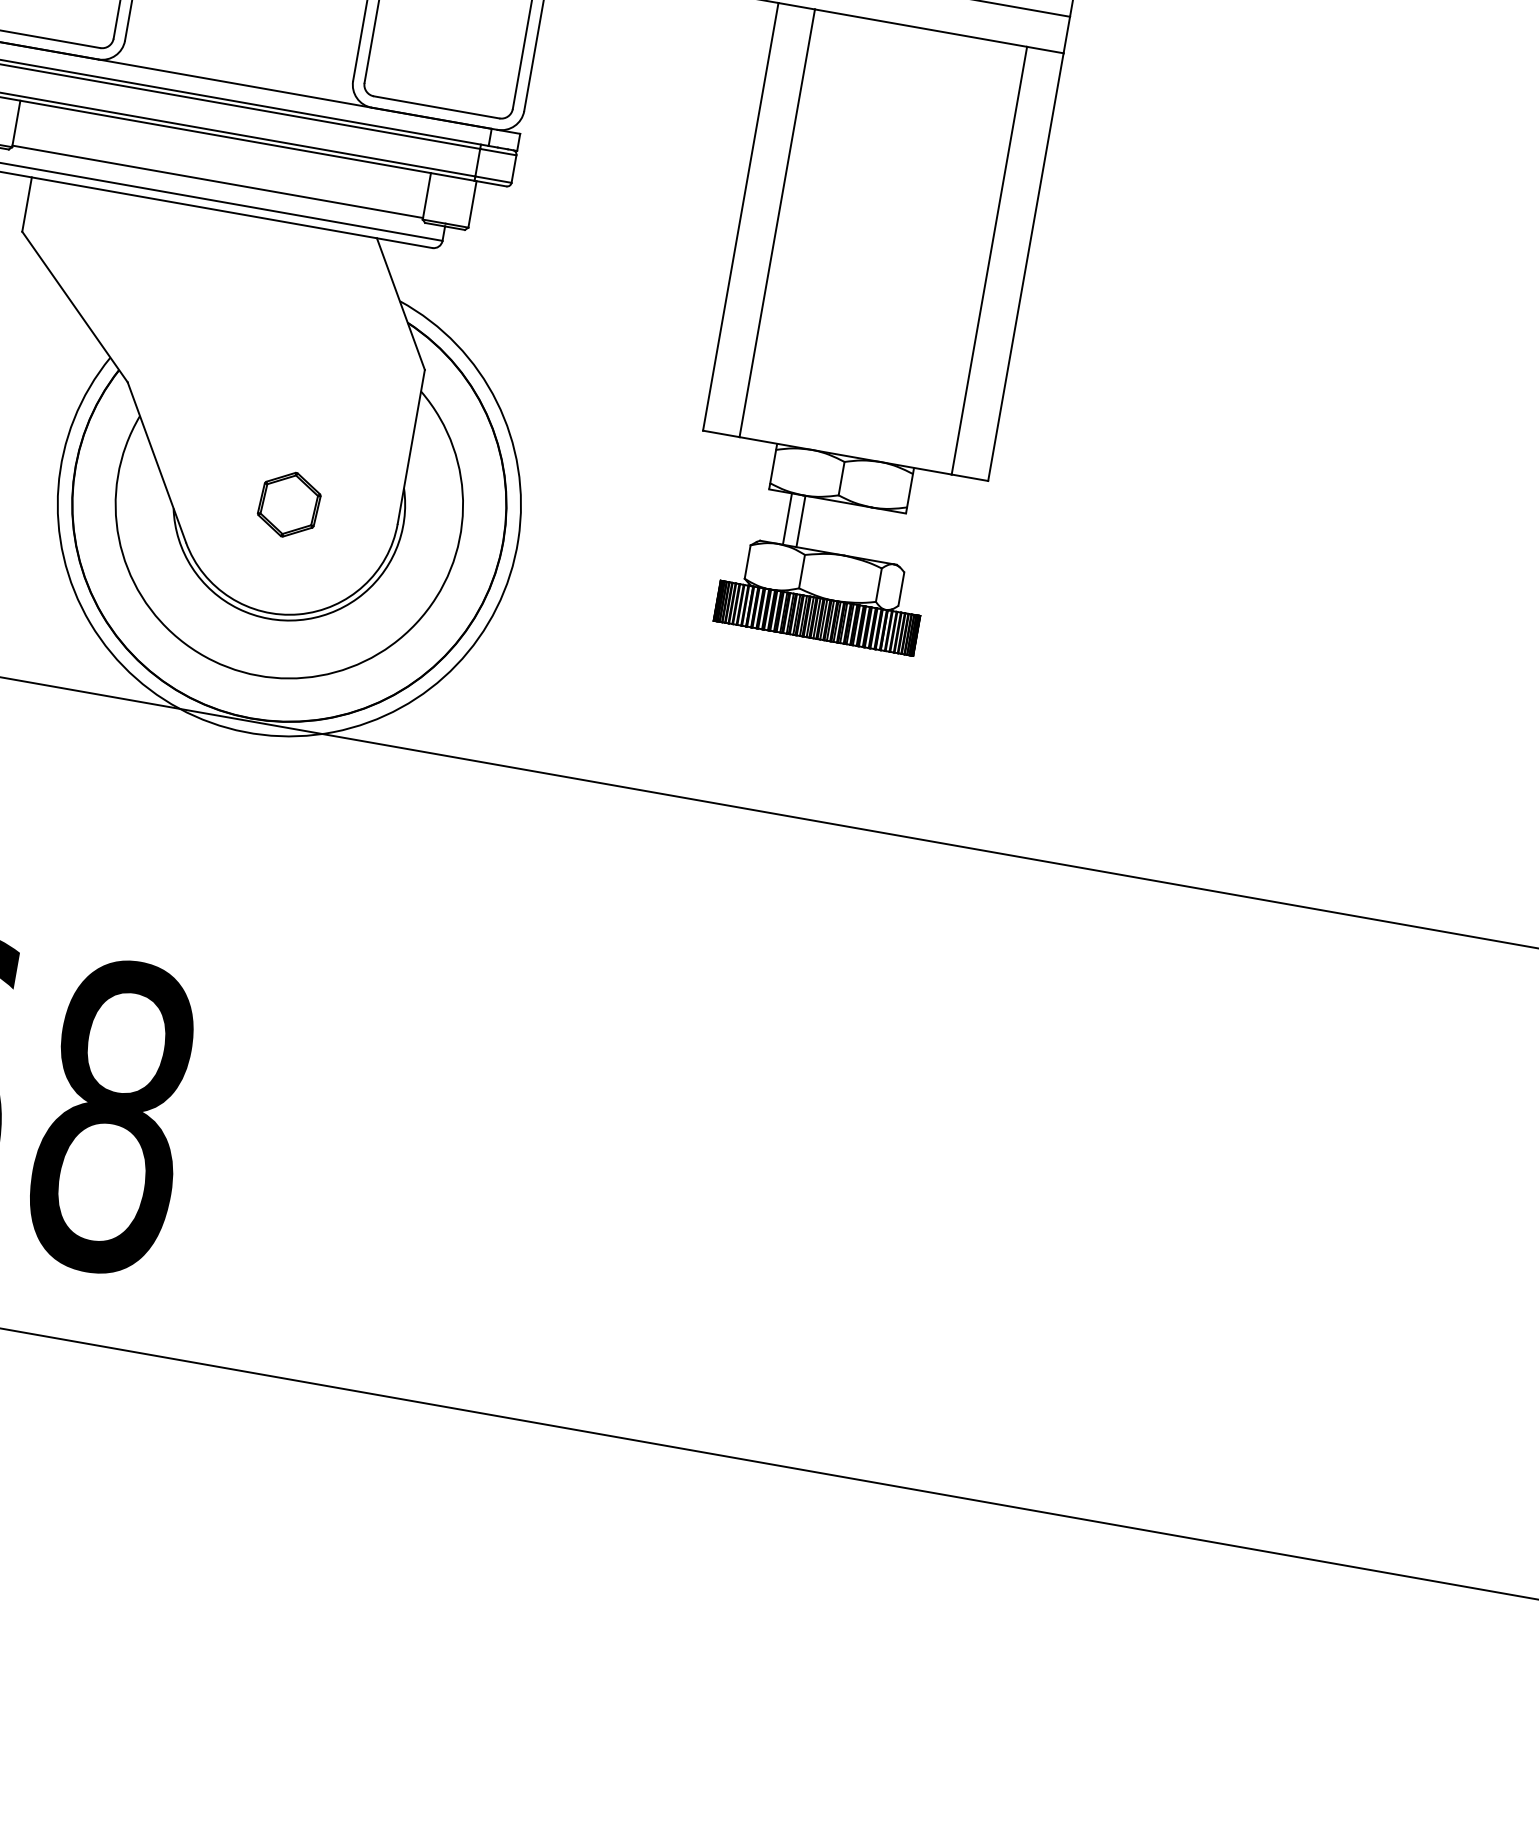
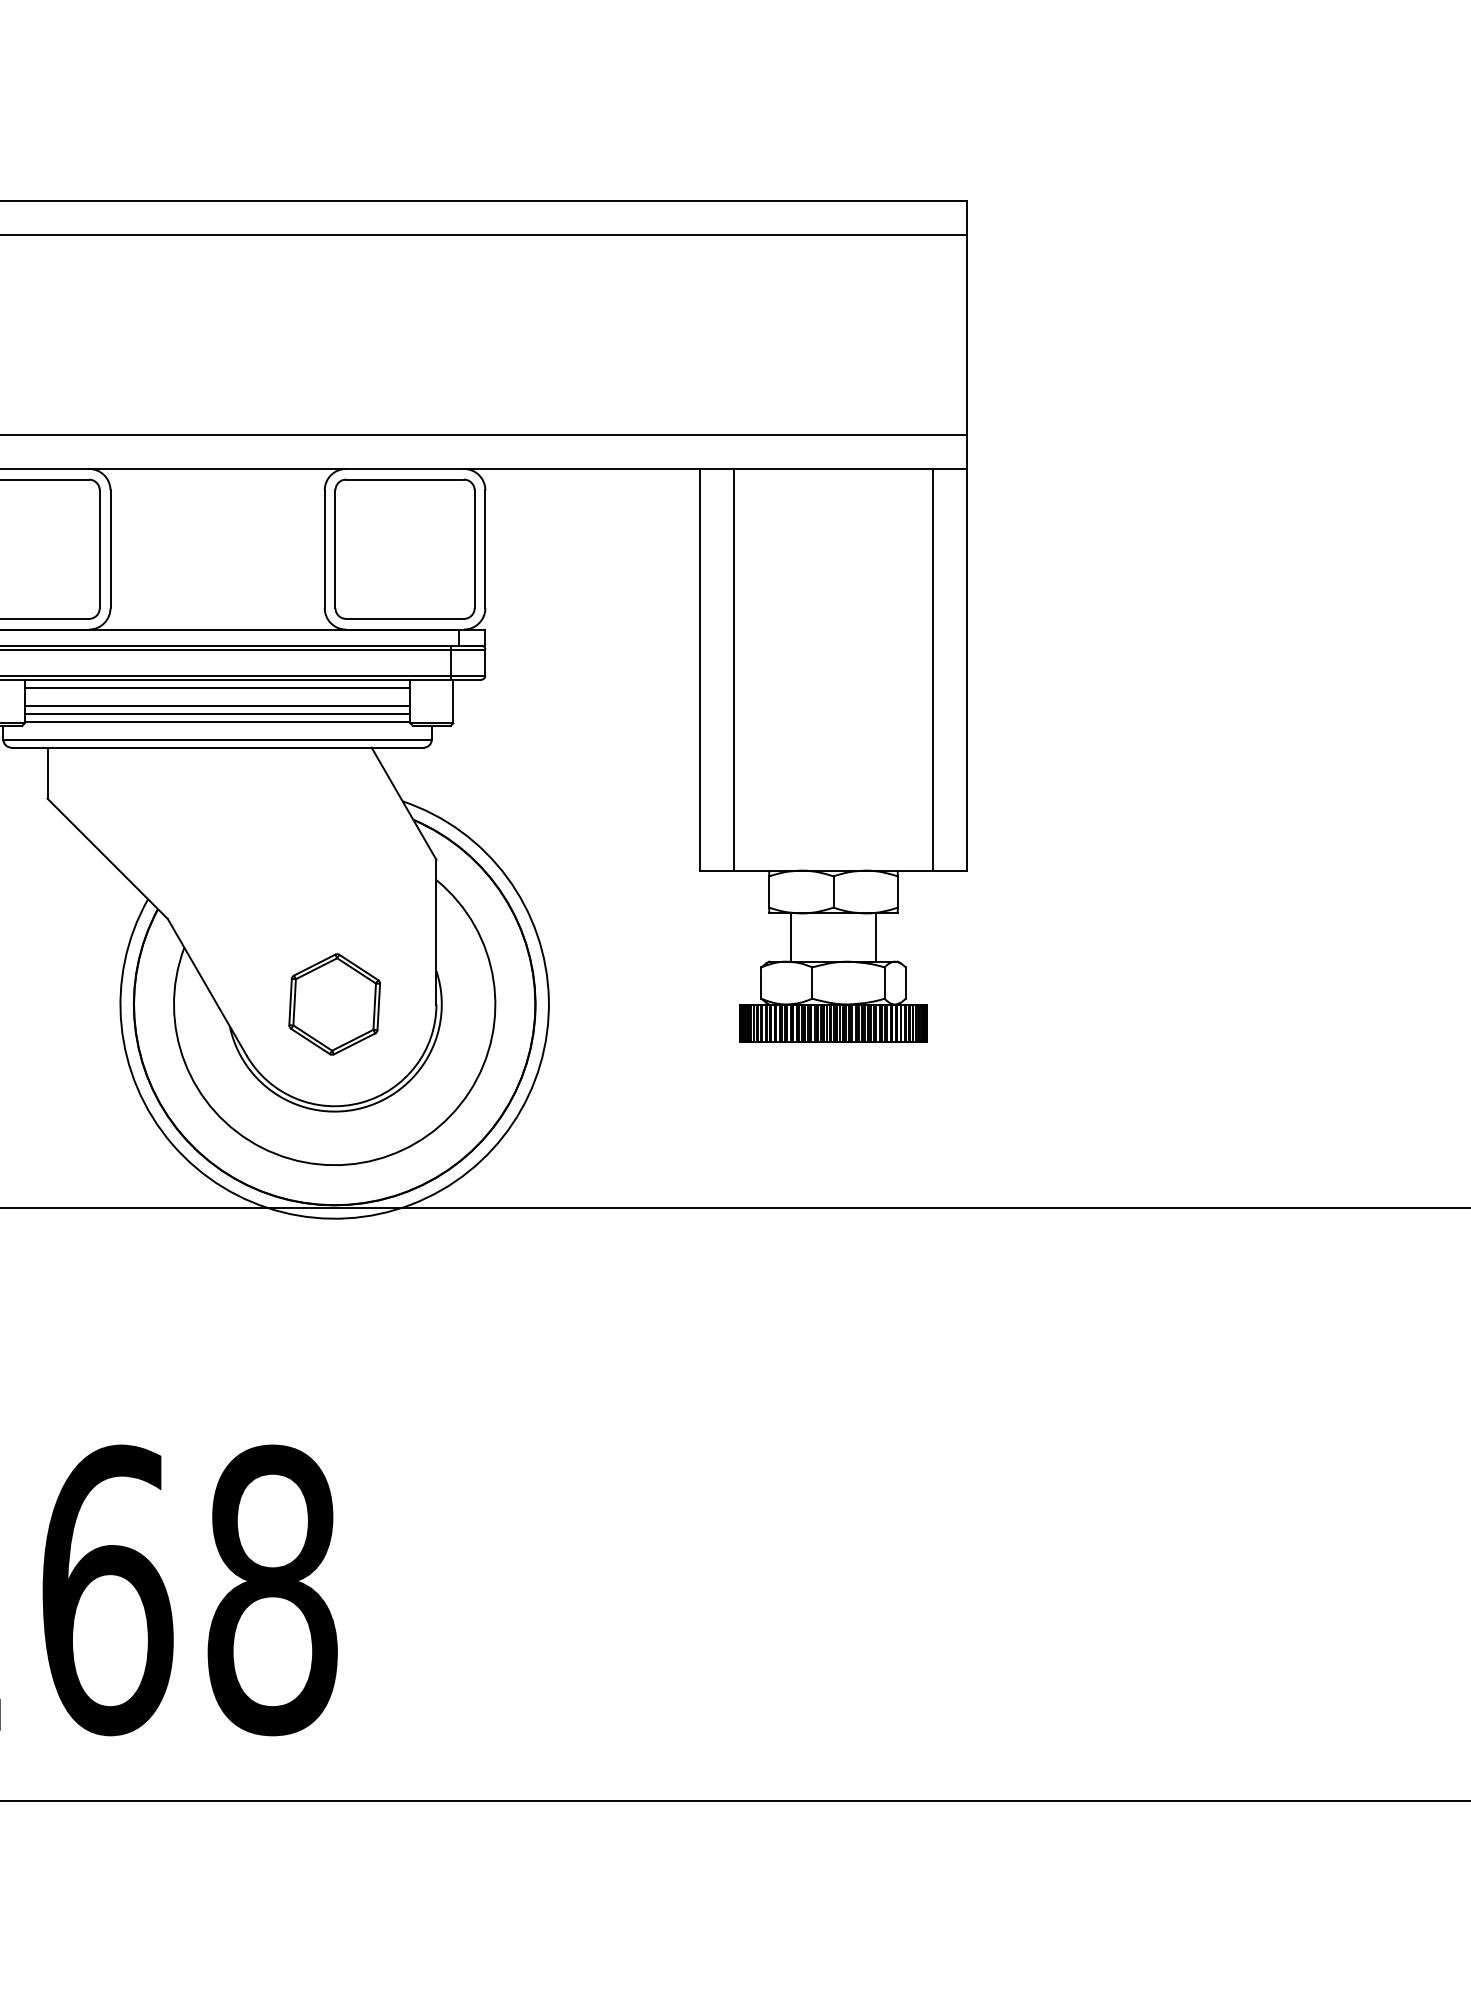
line: (224, 145) -> (217, 687), added
line: (220, 164) -> (217, 705), added
line: (219, 172) -> (217, 713), added
part: (289, 504) -> (334, 1004), size x1.67
line: (801, 521) -> (876, 937), moved

